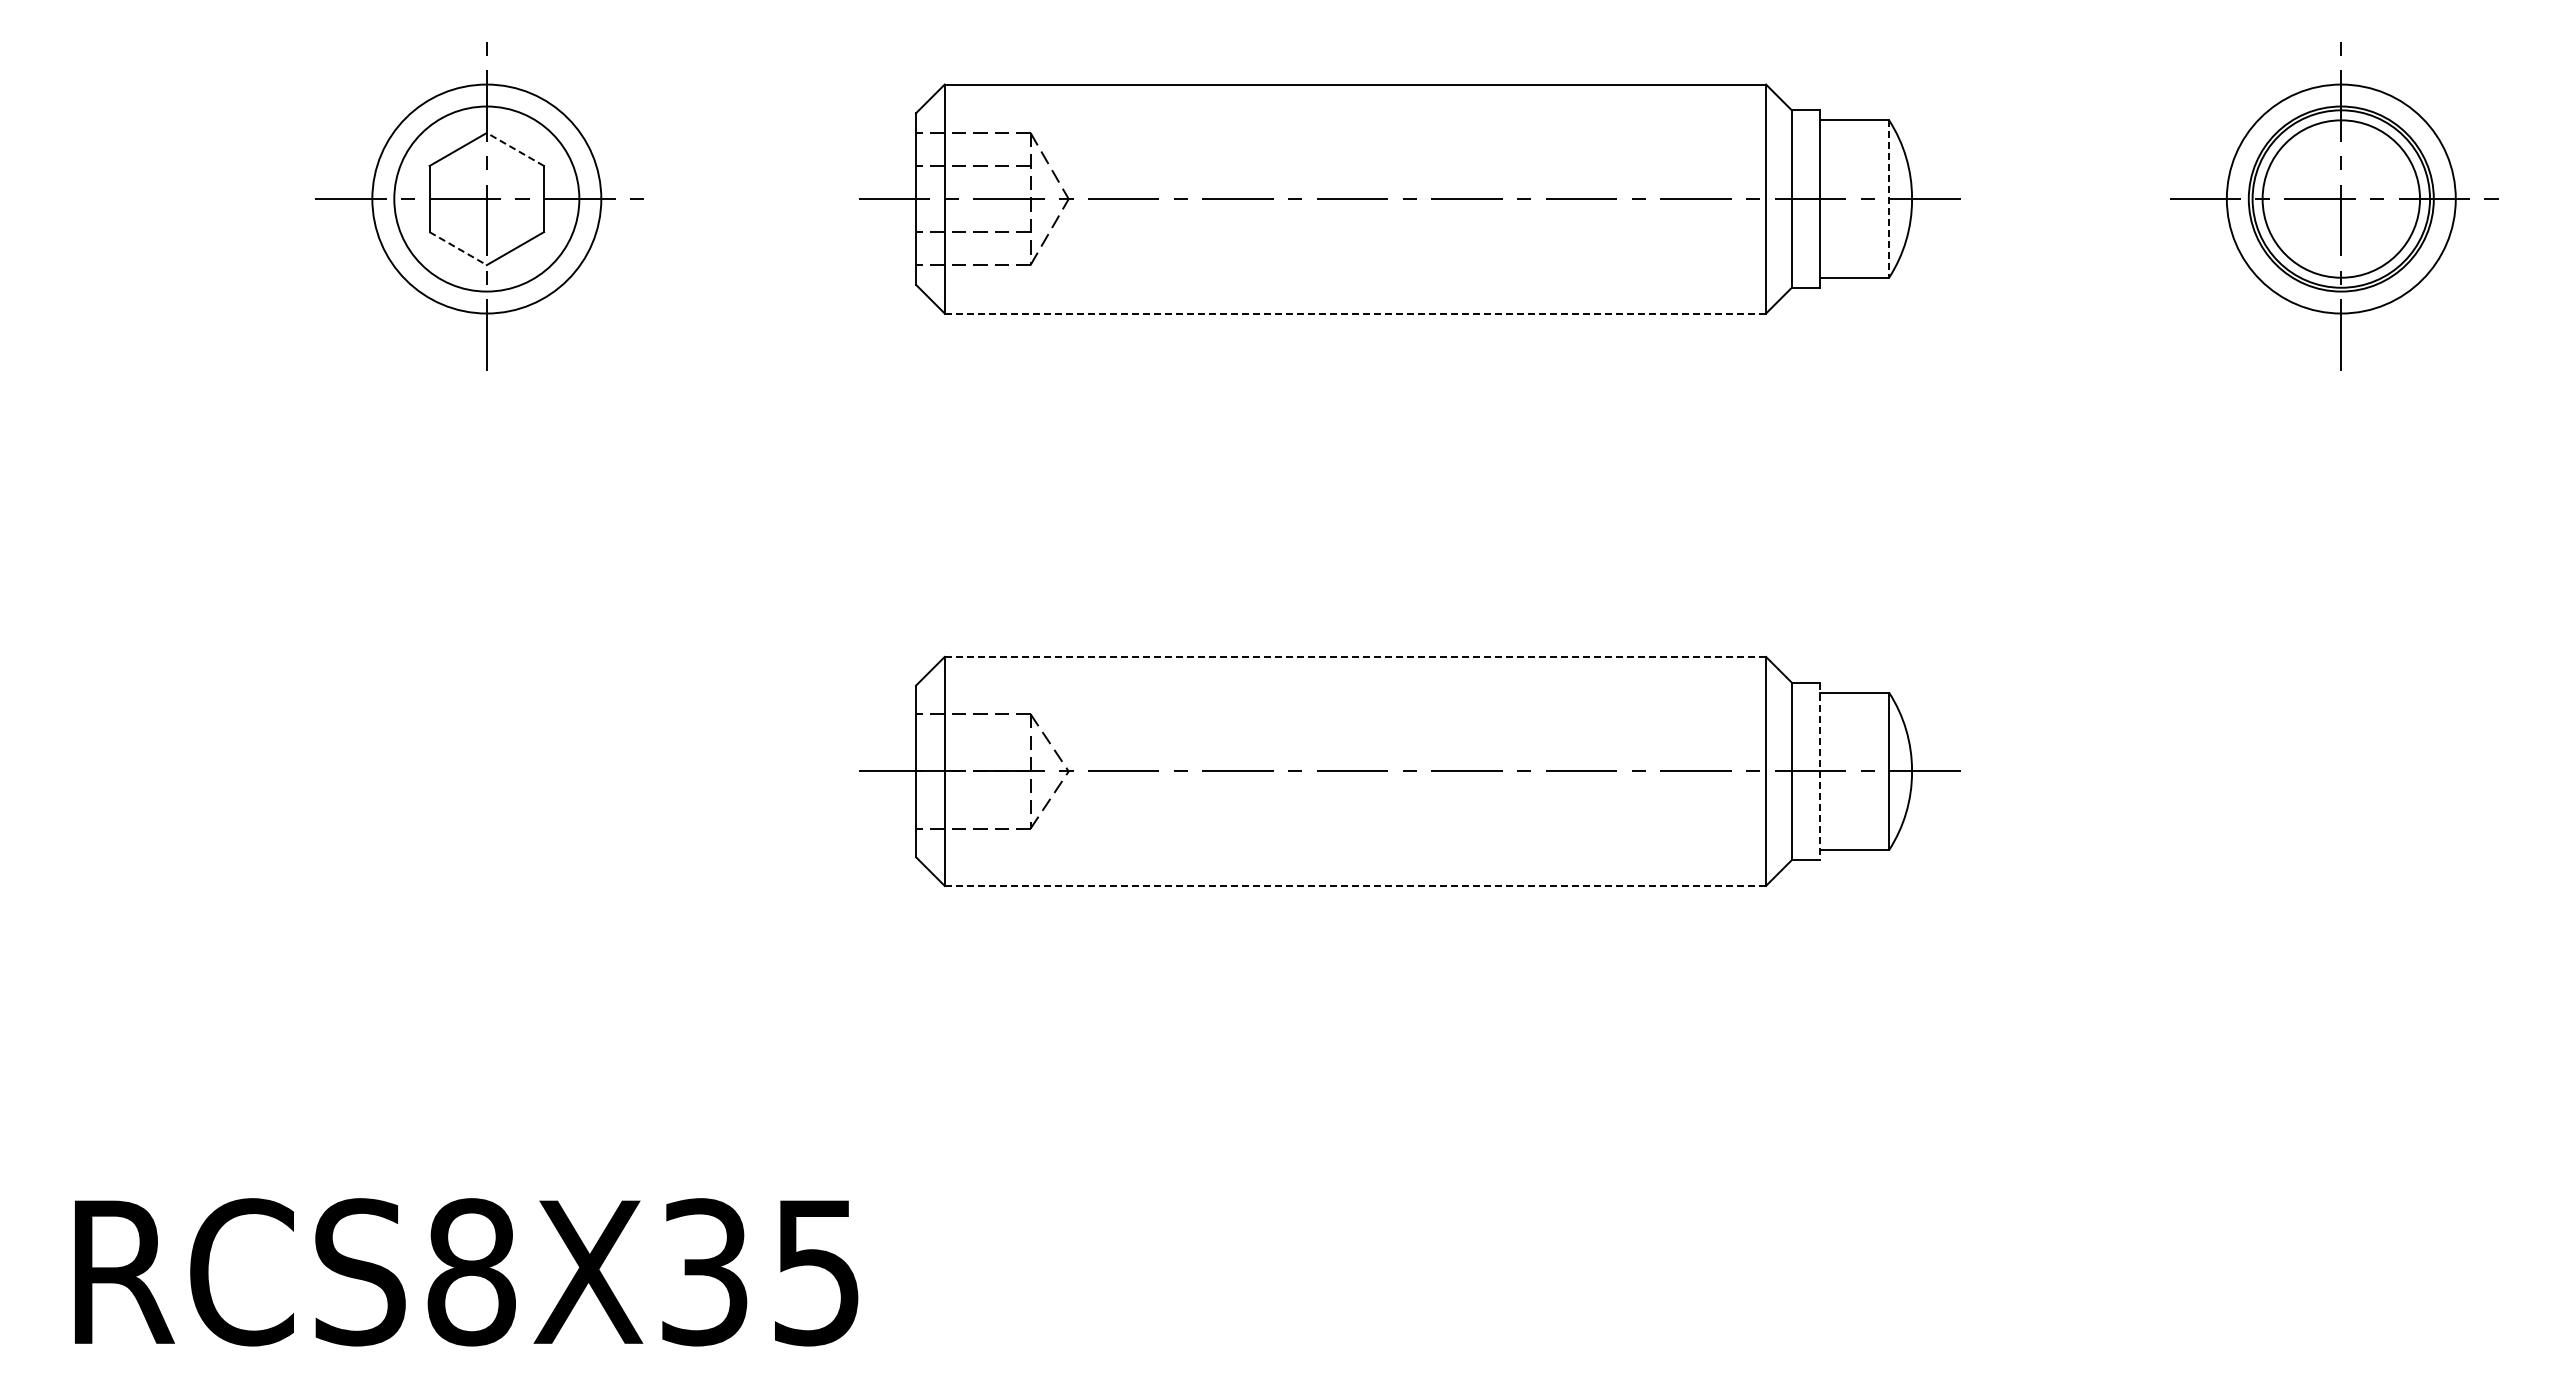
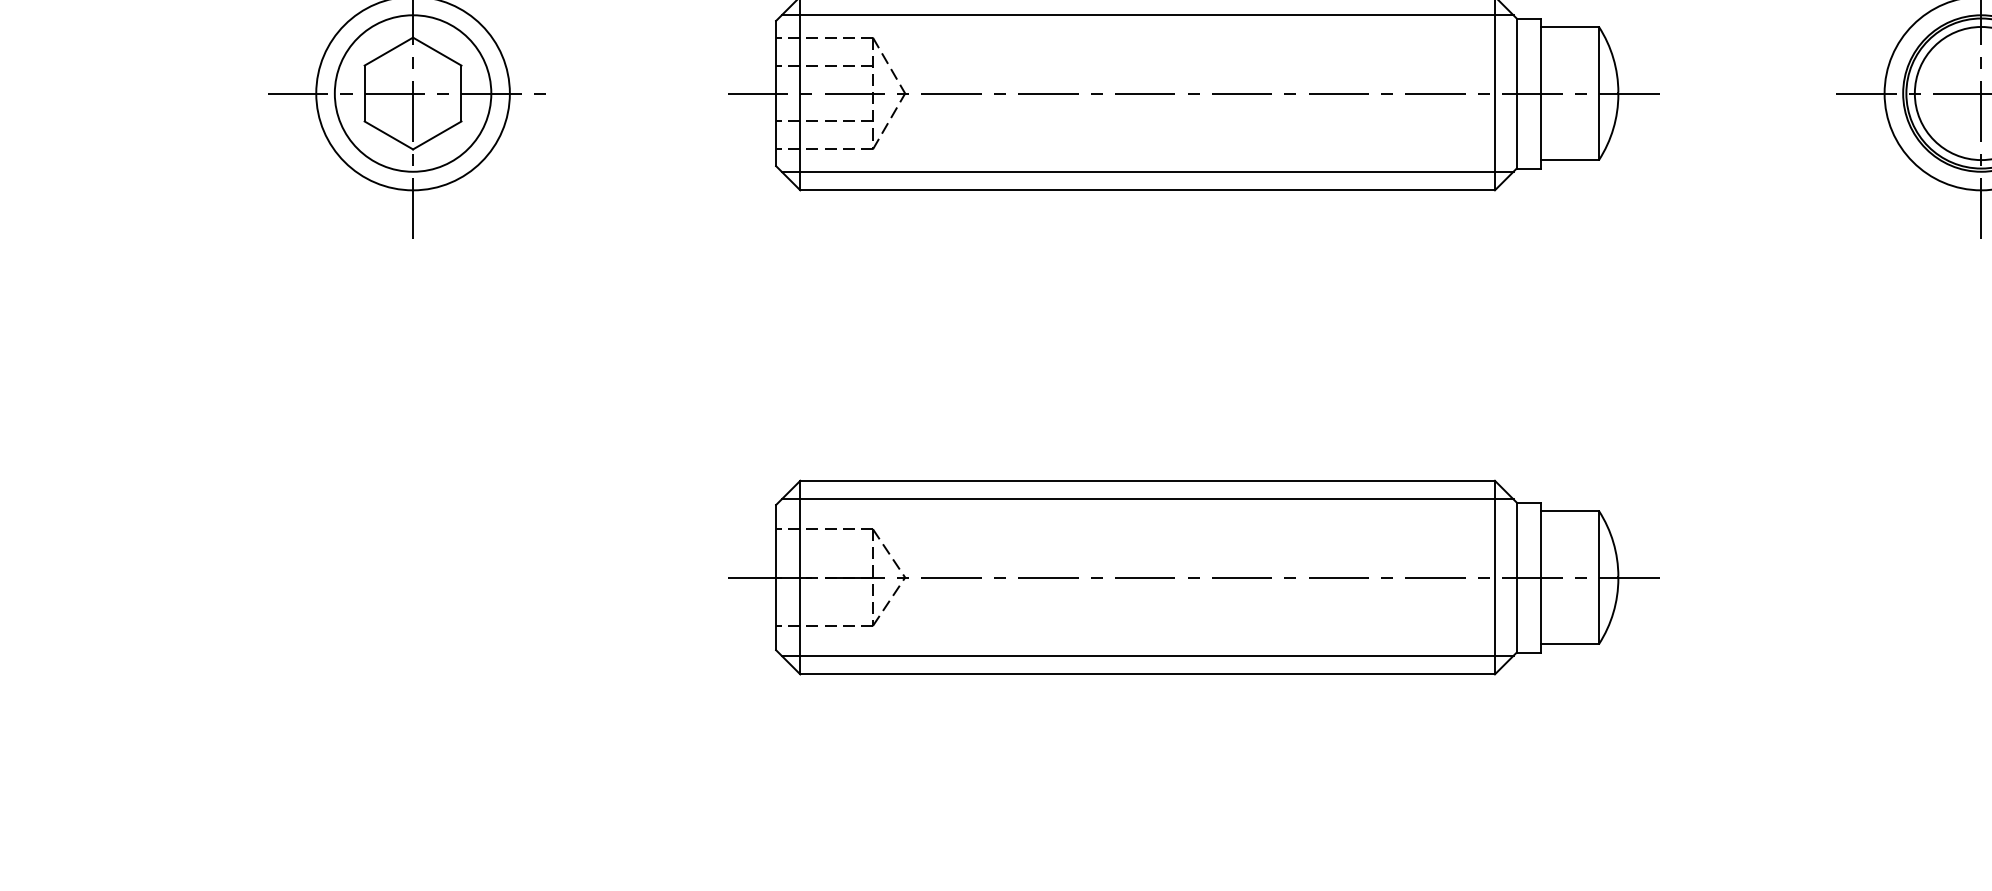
line: (1355, 106) -> (1147, 15), added
line: (515, 149) -> (437, 51), dashed -> solid
line: (1889, 199) -> (1599, 93), dashed -> solid
line: (458, 248) -> (389, 135), dashed -> solid
line: (1355, 291) -> (1147, 171), added
line: (1355, 313) -> (1147, 190), dashed -> solid
line: (1355, 656) -> (1147, 480), dashed -> solid
line: (1355, 678) -> (1147, 499), added
line: (1820, 771) -> (1540, 577), dashed -> solid
line: (1355, 863) -> (1147, 655), added
line: (1355, 885) -> (1147, 674), dashed -> solid

